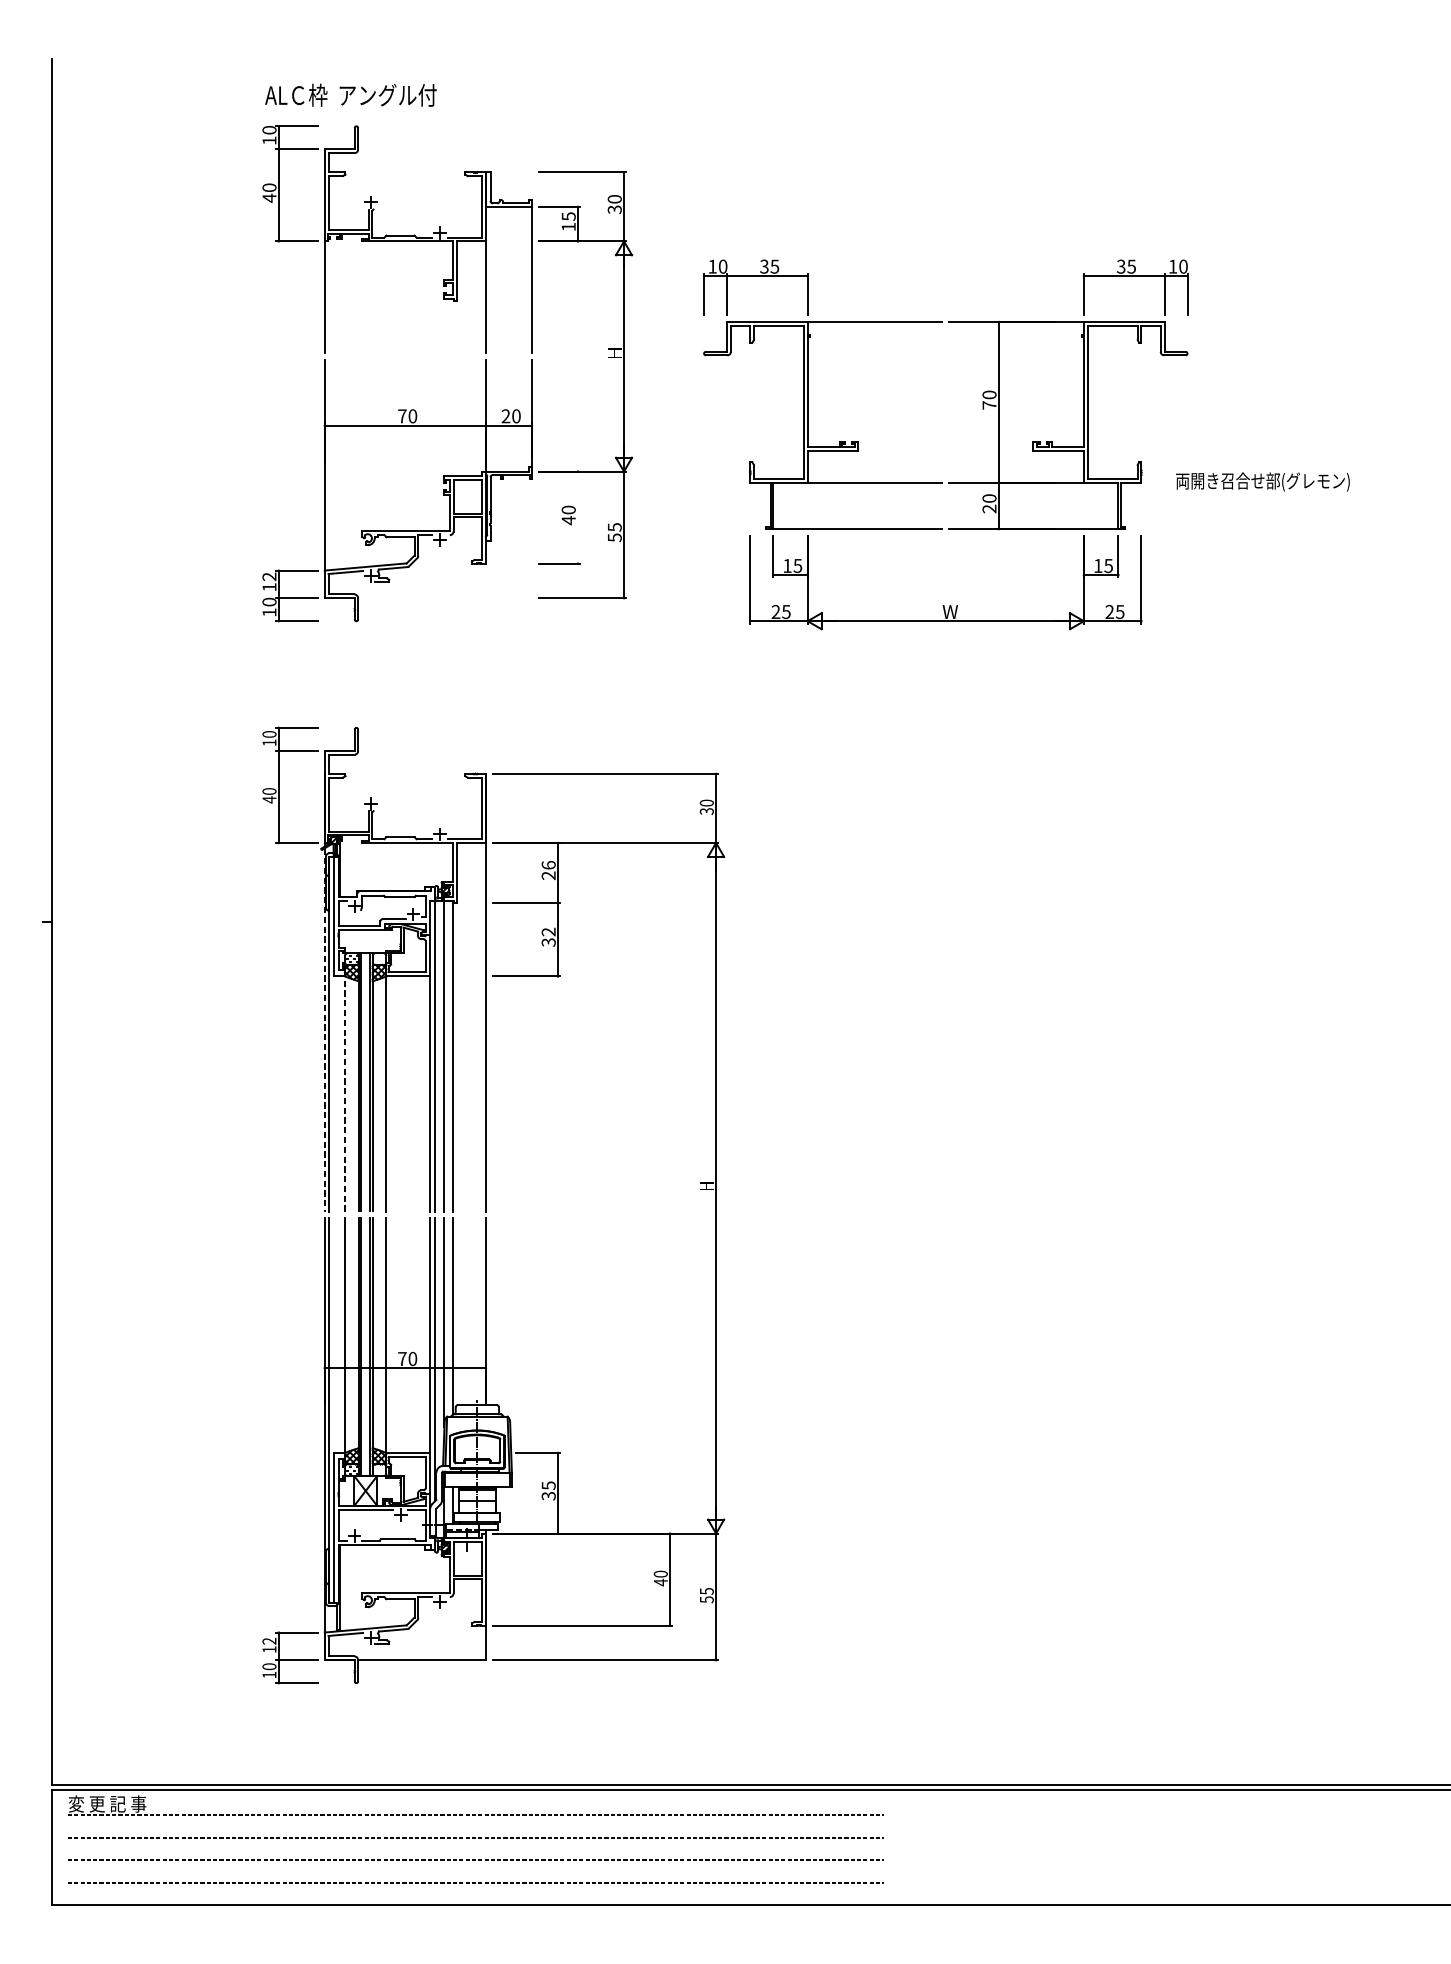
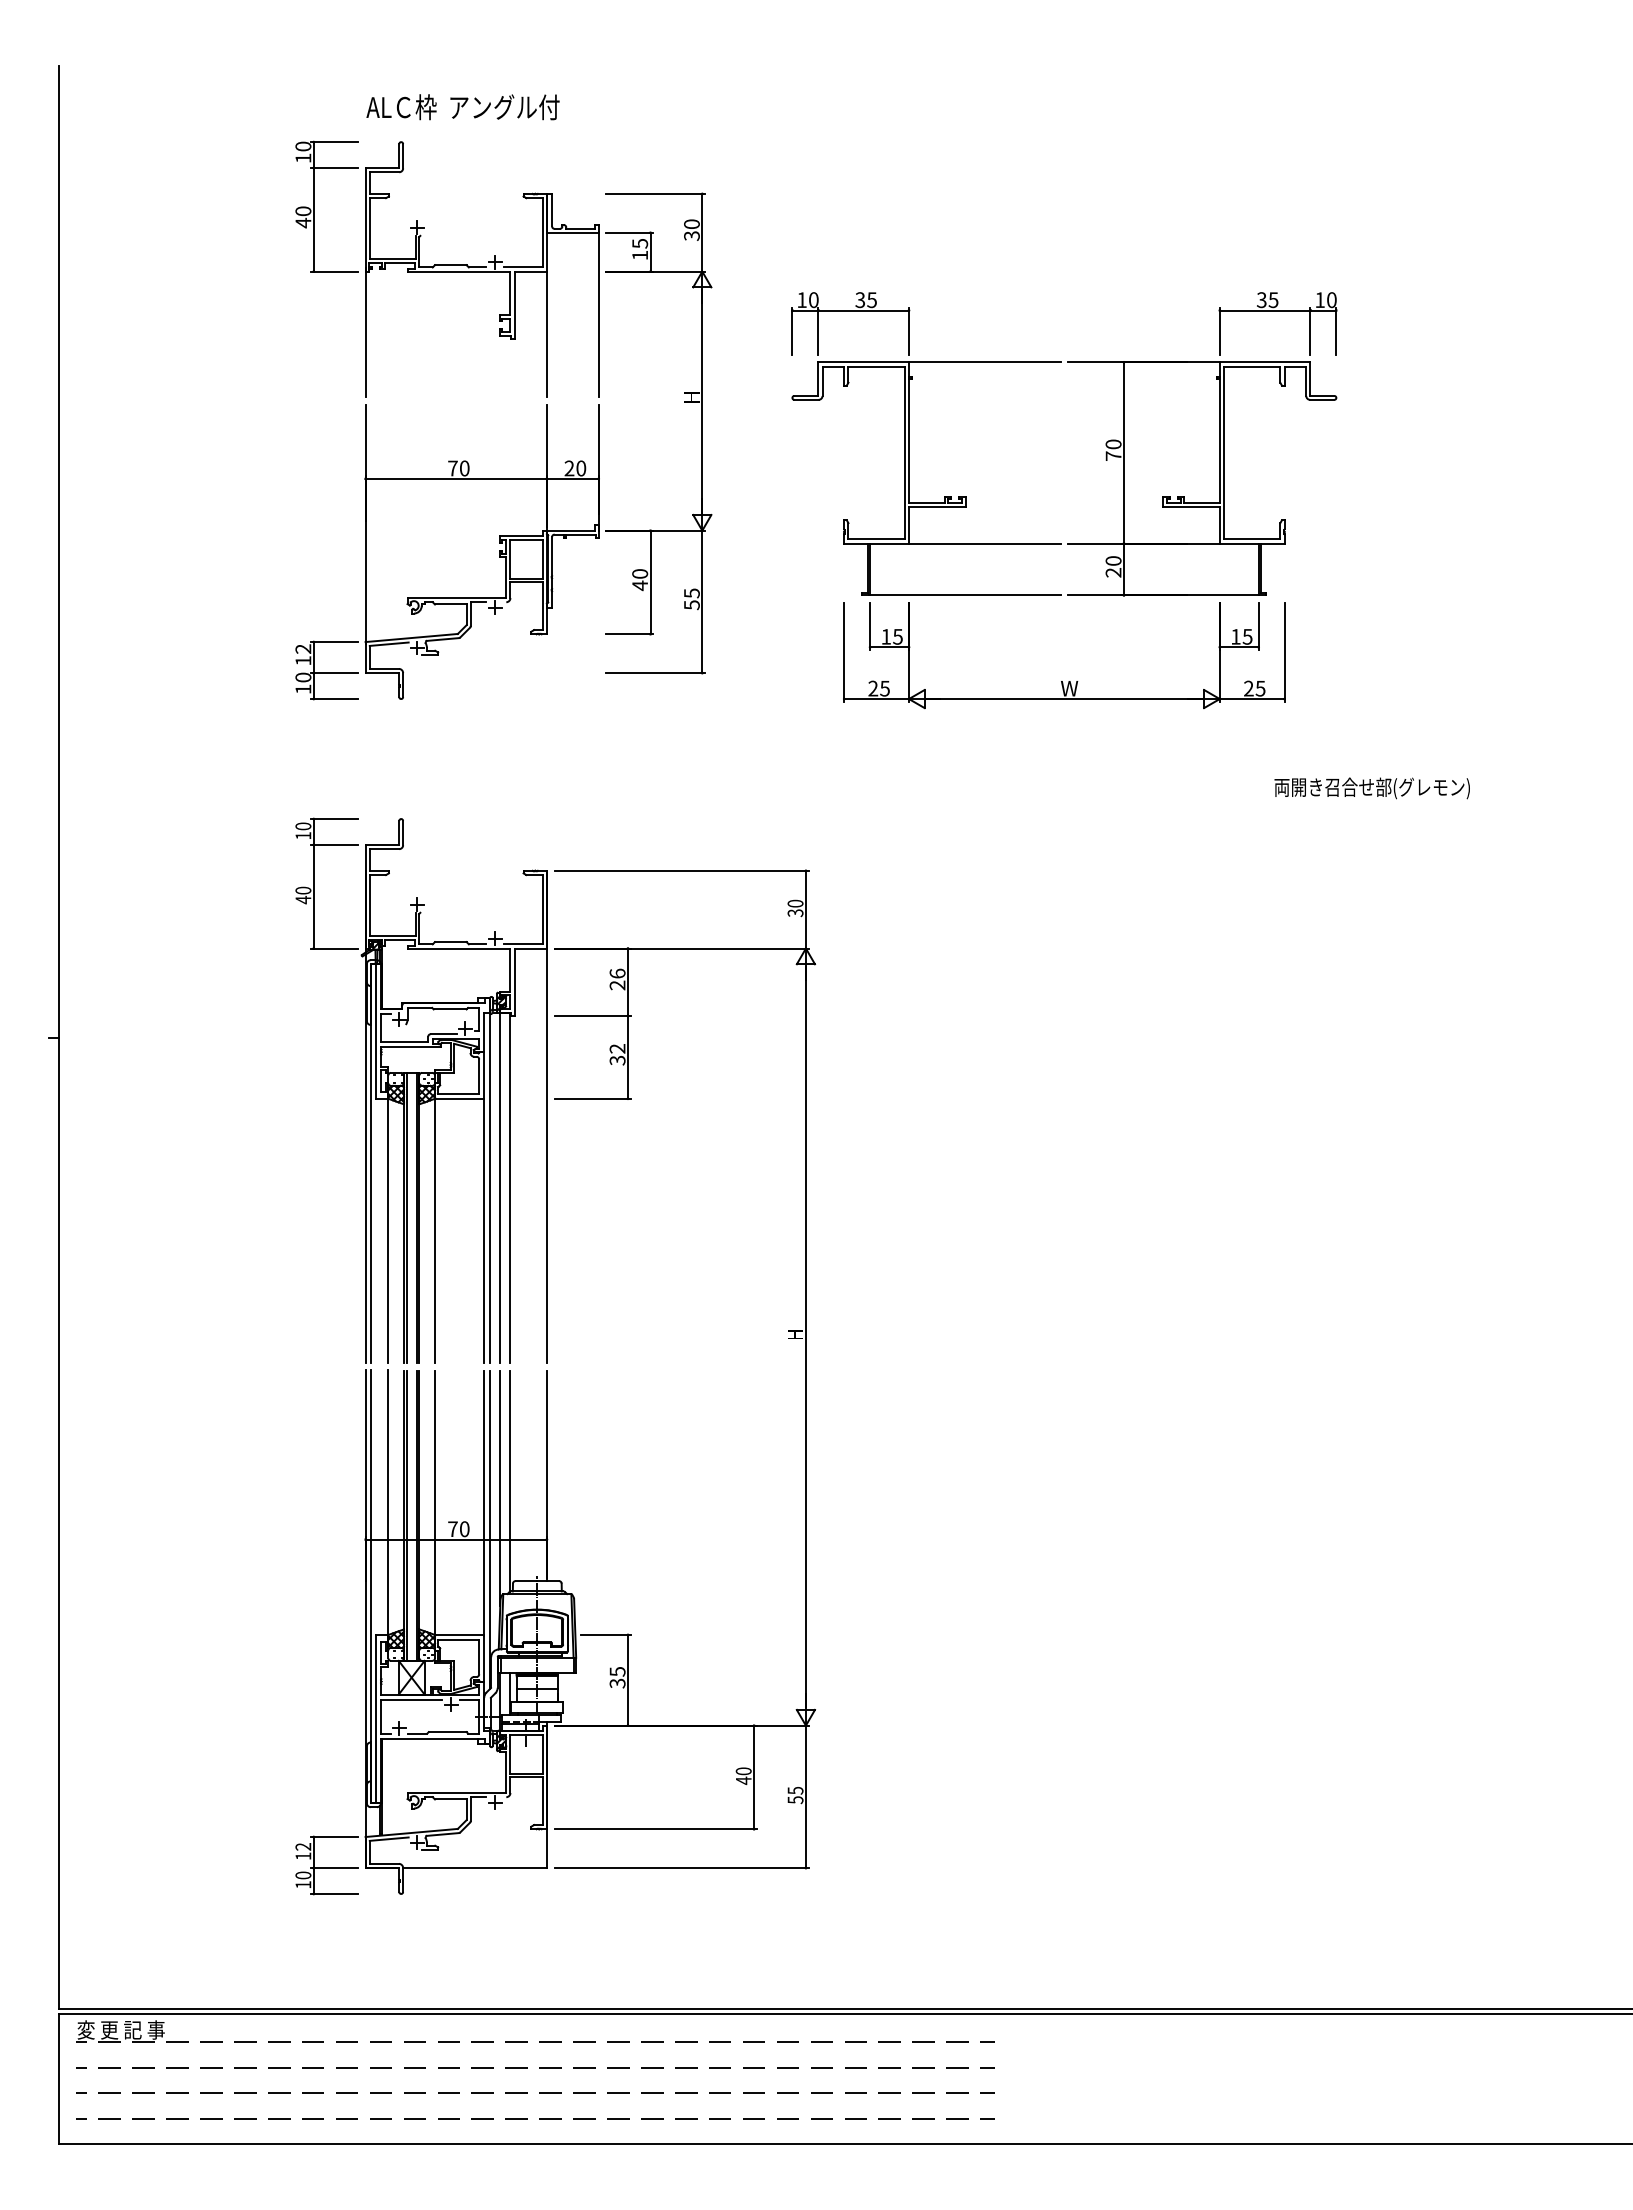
text: (350, 95) -> (462, 107), moved
text: (1262, 482) -> (1371, 788), moved
line: (577, 517) -> (650, 582), added
line: (324, 1030) -> (365, 1159), dashed -> solid
line: (345, 1093) -> (388, 1230), dashed -> solid

